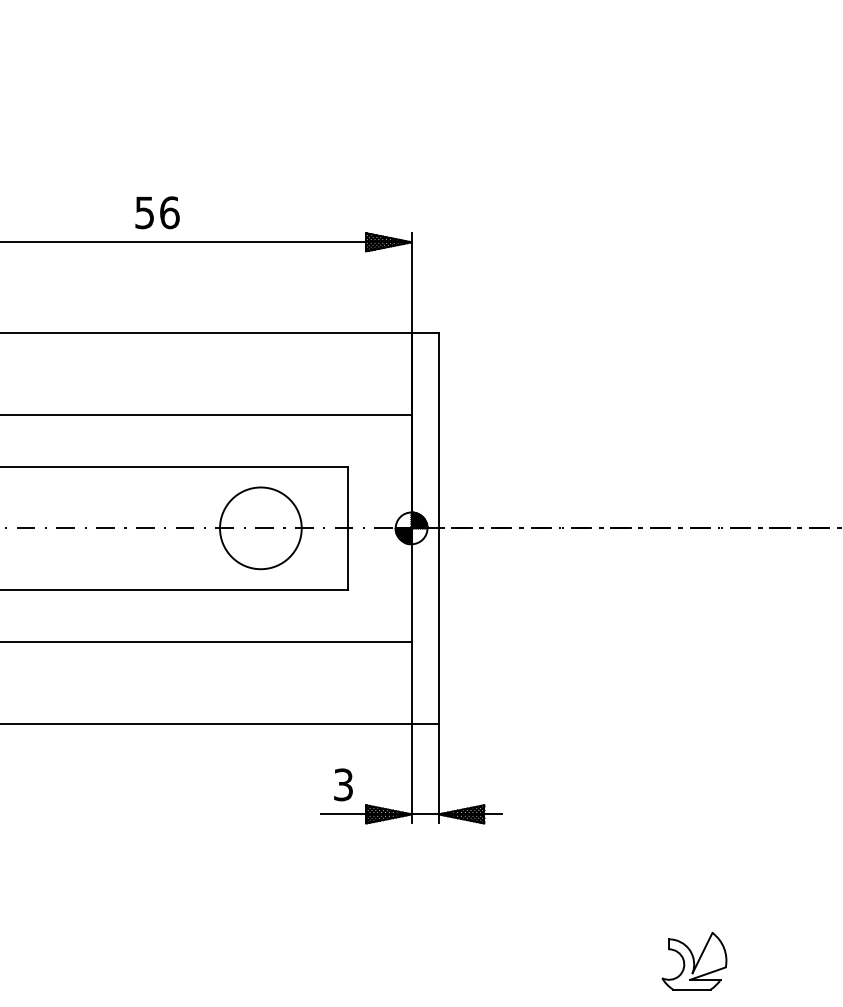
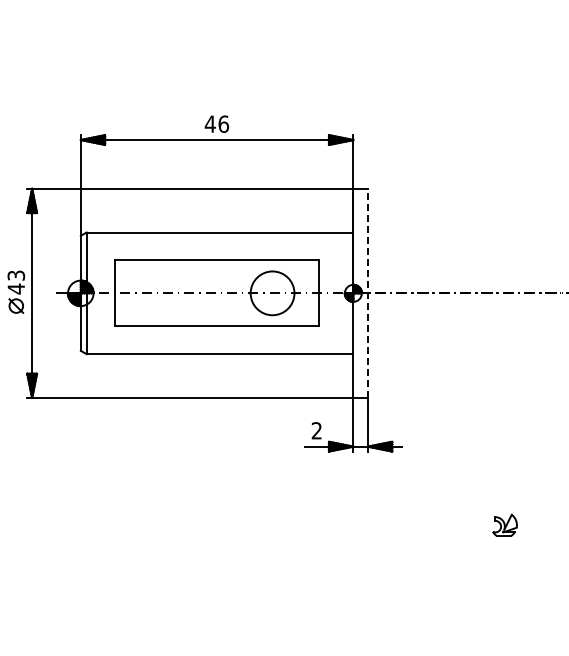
text: (143, 211) -> (209, 123), 56 -> 46
line: (437, 528) -> (367, 293), solid -> dashed
text: (342, 784) -> (316, 430), 3 -> 2
part: (693, 961) -> (504, 525), size x0.7

